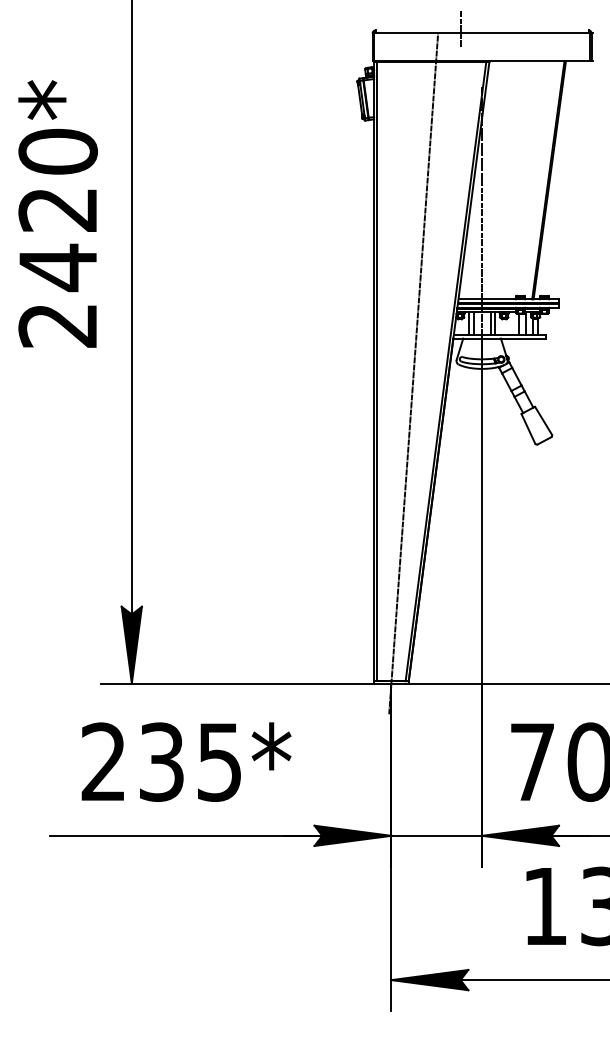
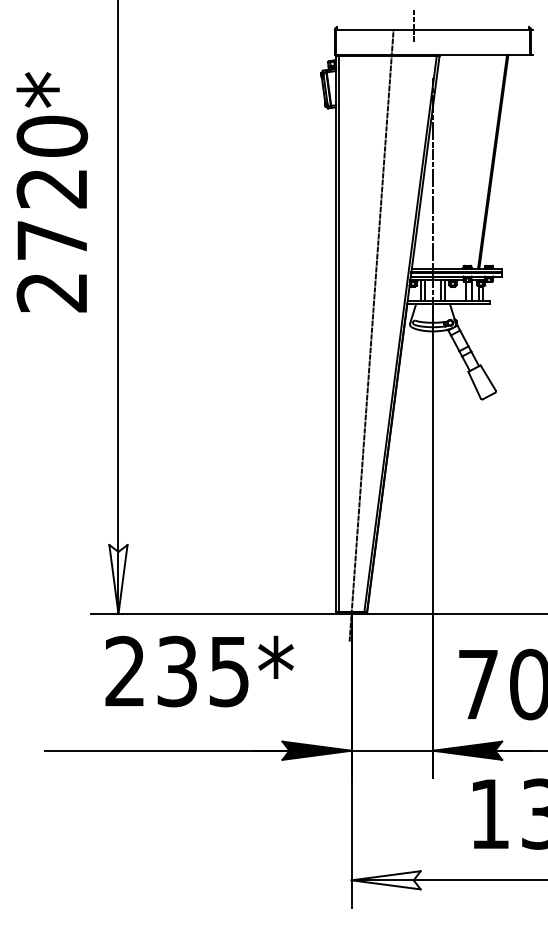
text: (57, 267) -> (51, 240), 2420* -> 2720*
fill: (131, 645) -> (118, 579), removed
text: (186, 762) -> (199, 671), moved
fill: (429, 980) -> (385, 880), removed

